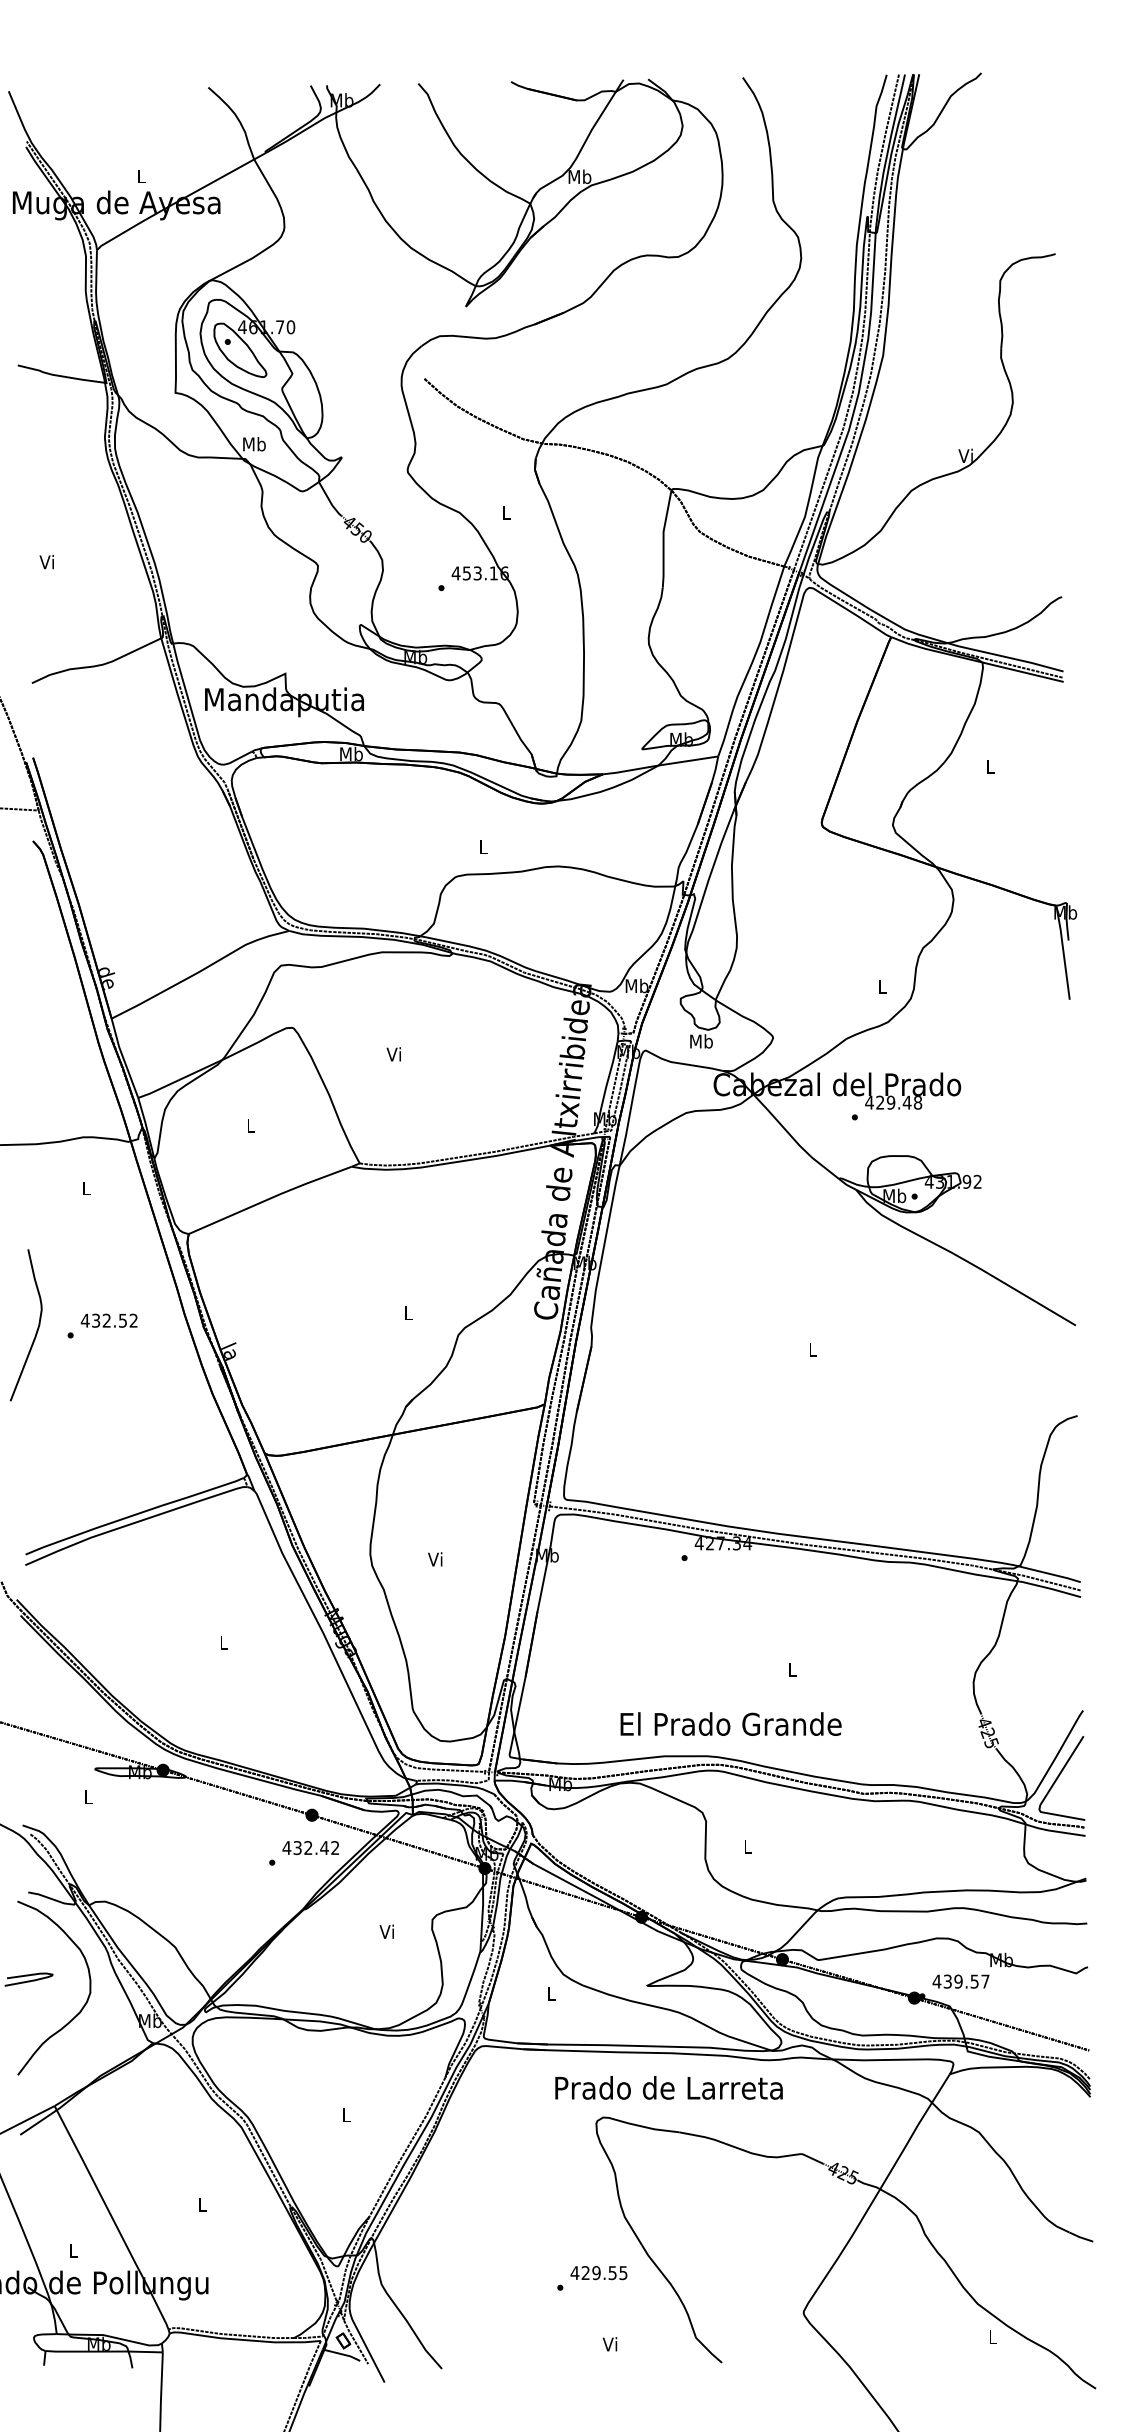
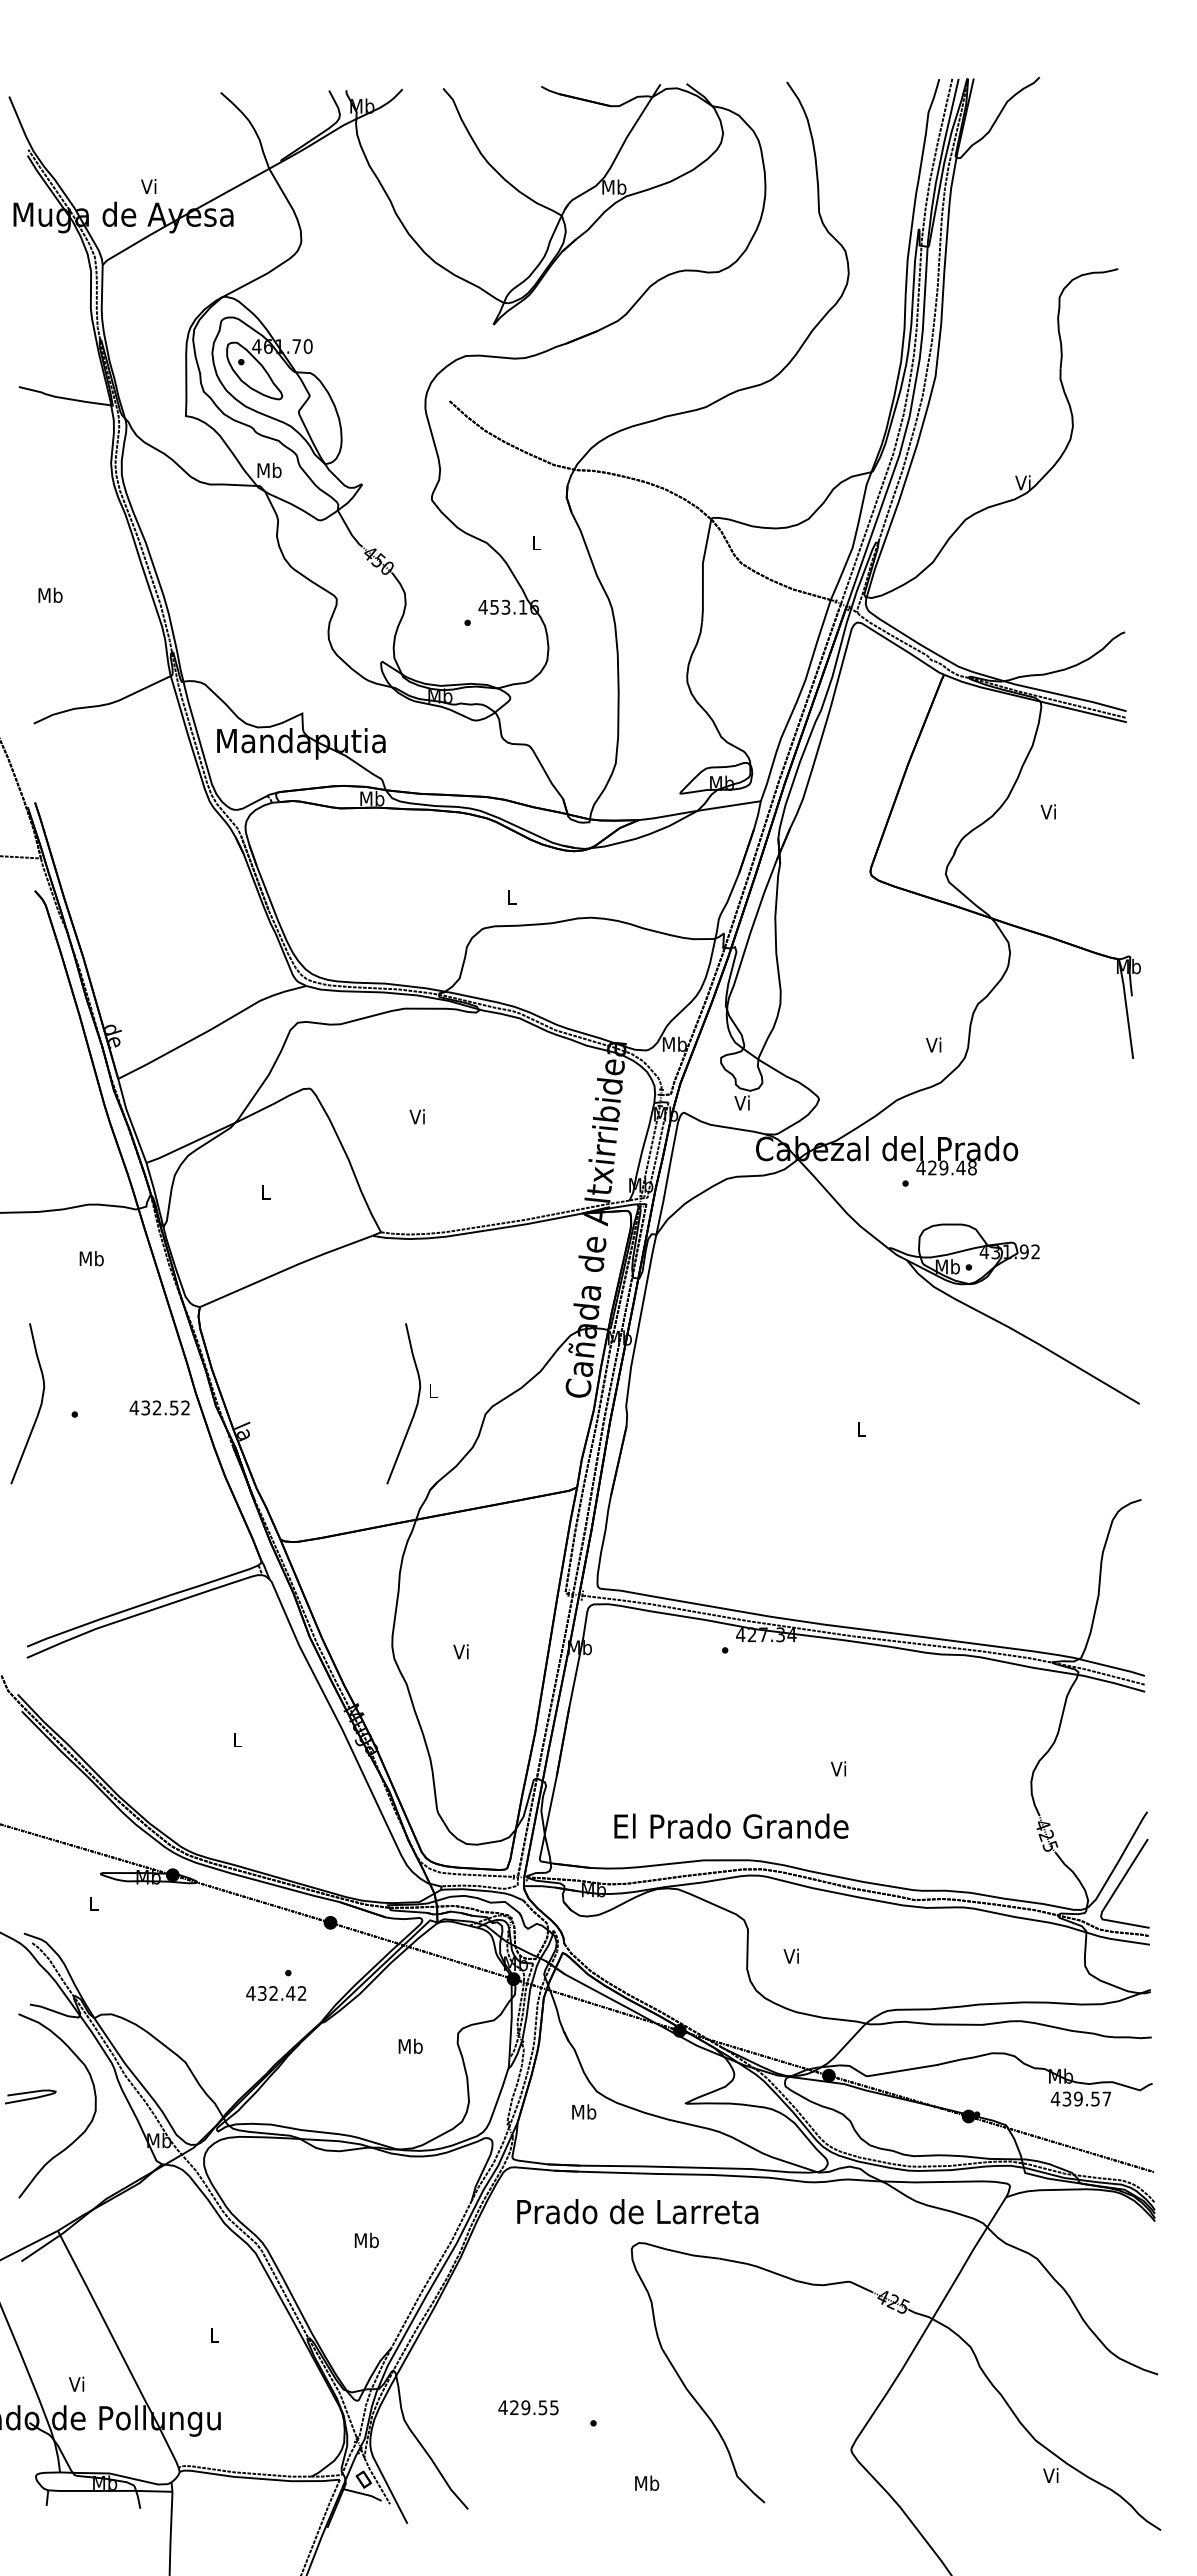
text: (140, 176) -> (148, 186), L -> Vi
text: (47, 561) -> (50, 594), Vi -> Mb
text: (988, 766) -> (1047, 811), L -> Vi
text: (881, 986) -> (933, 1044), L -> Vi
text: (701, 1040) -> (743, 1102), Mb -> Vi
text: (86, 1188) -> (91, 1258), L -> Mb
text: (109, 1320) -> (159, 1407), moved
curve: (392, 1327) -> (415, 1406), added
text: (791, 1669) -> (838, 1768), L -> Vi
text: (731, 1723) -> (731, 1825), moved
text: (746, 1846) -> (790, 1955), L -> Vi
text: (311, 1848) -> (276, 1993), moved
text: (387, 1931) -> (410, 2045), Vi -> Mb
text: (960, 1981) -> (1080, 2098), moved
text: (551, 1993) -> (584, 2111), L -> Mb
text: (668, 2087) -> (637, 2211), moved
text: (345, 2115) -> (366, 2240), L -> Mb
text: (72, 2250) -> (76, 2383), L -> Vi
text: (598, 2272) -> (528, 2407), moved
text: (991, 2337) -> (1050, 2475), L -> Vi
text: (611, 2343) -> (647, 2482), Vi -> Mb

